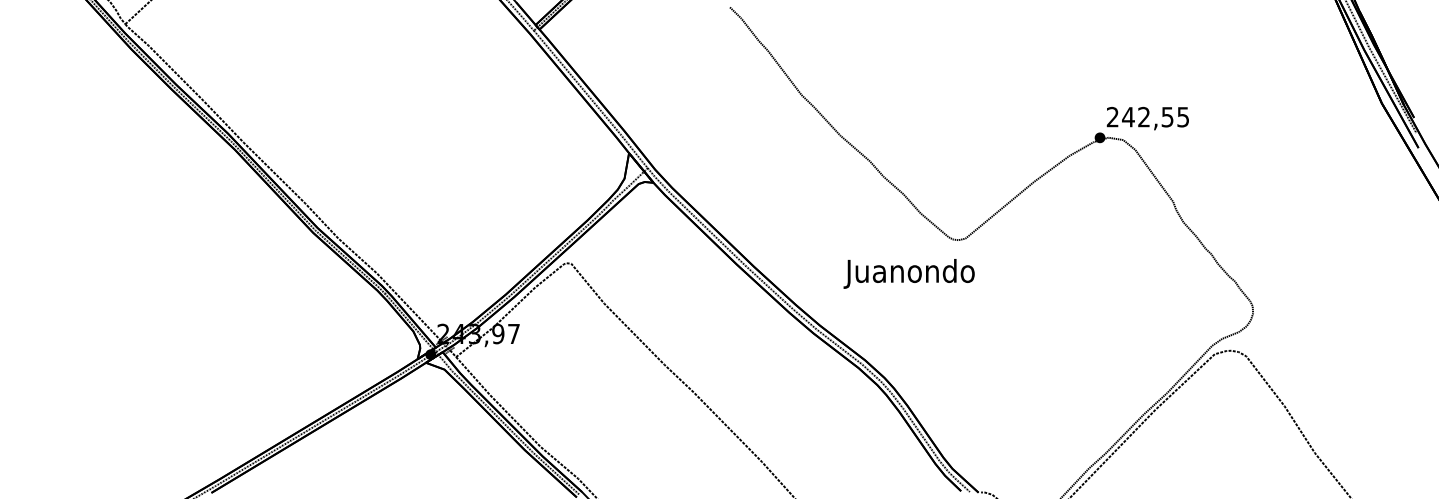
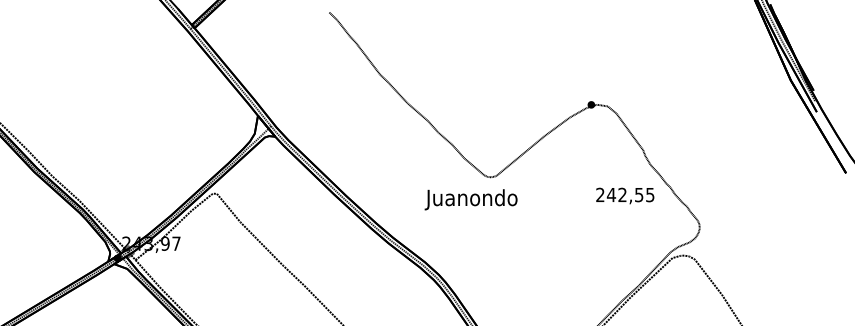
text: (1147, 118) -> (624, 195), moved
text: (908, 273) -> (470, 199), moved

